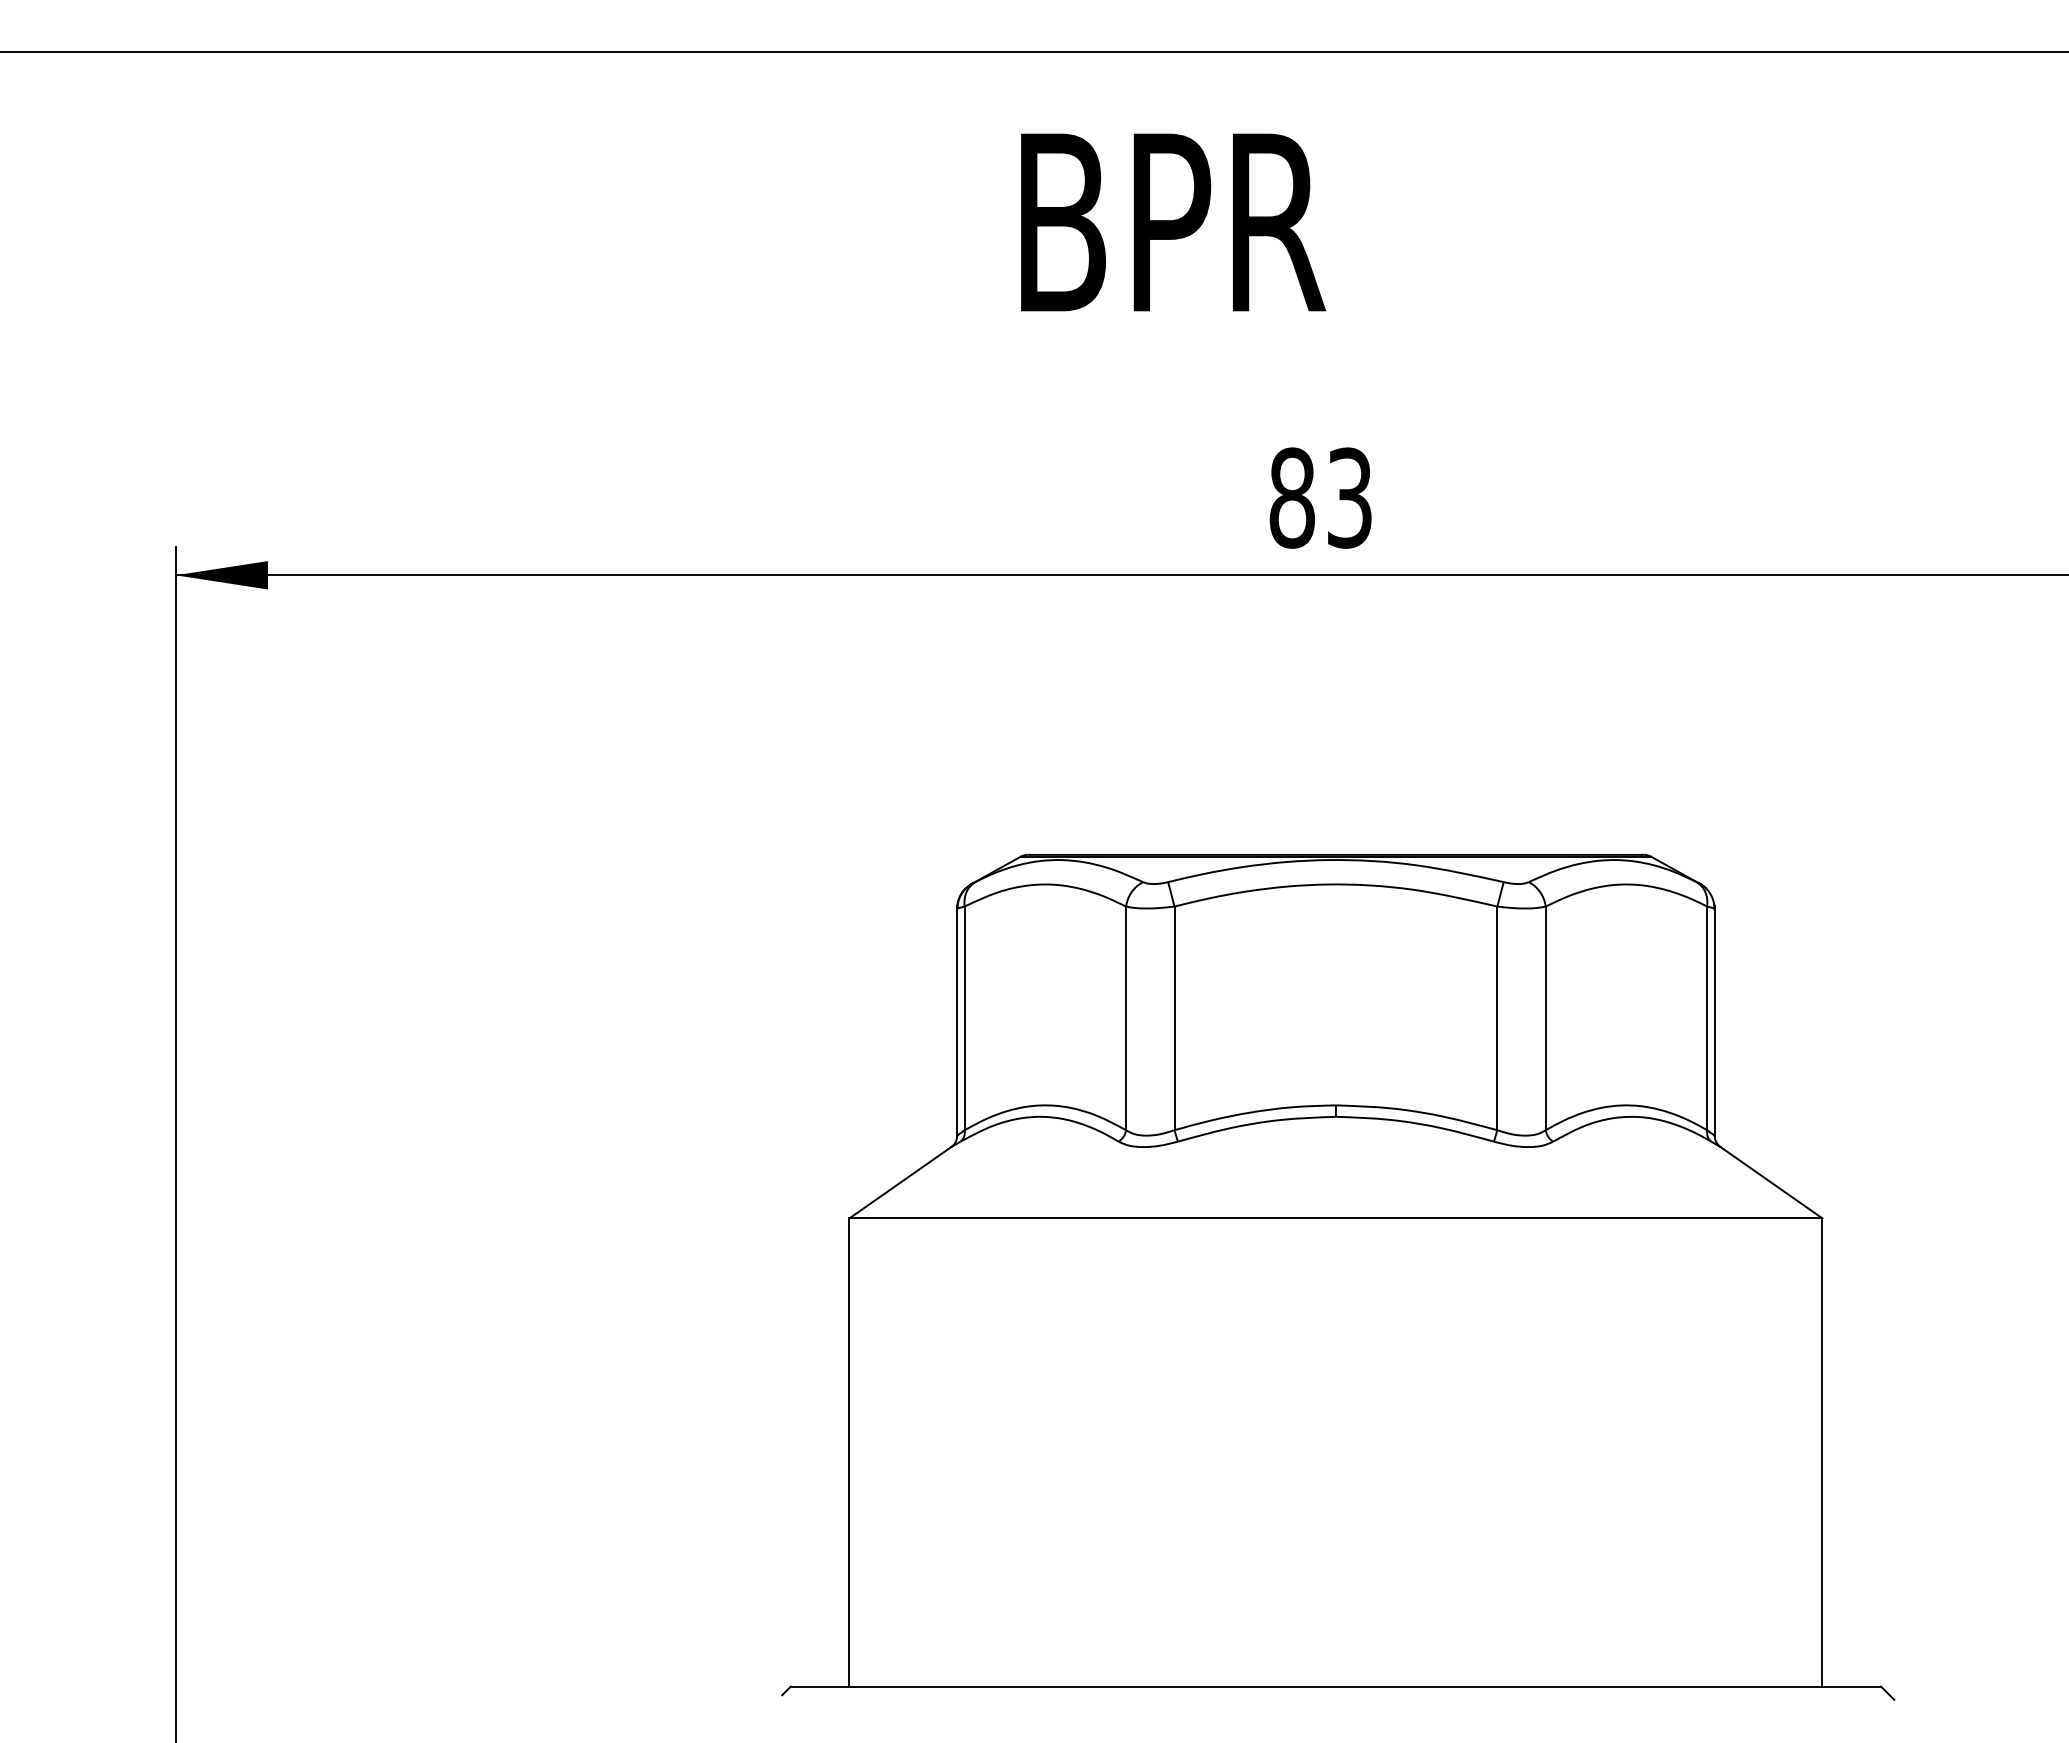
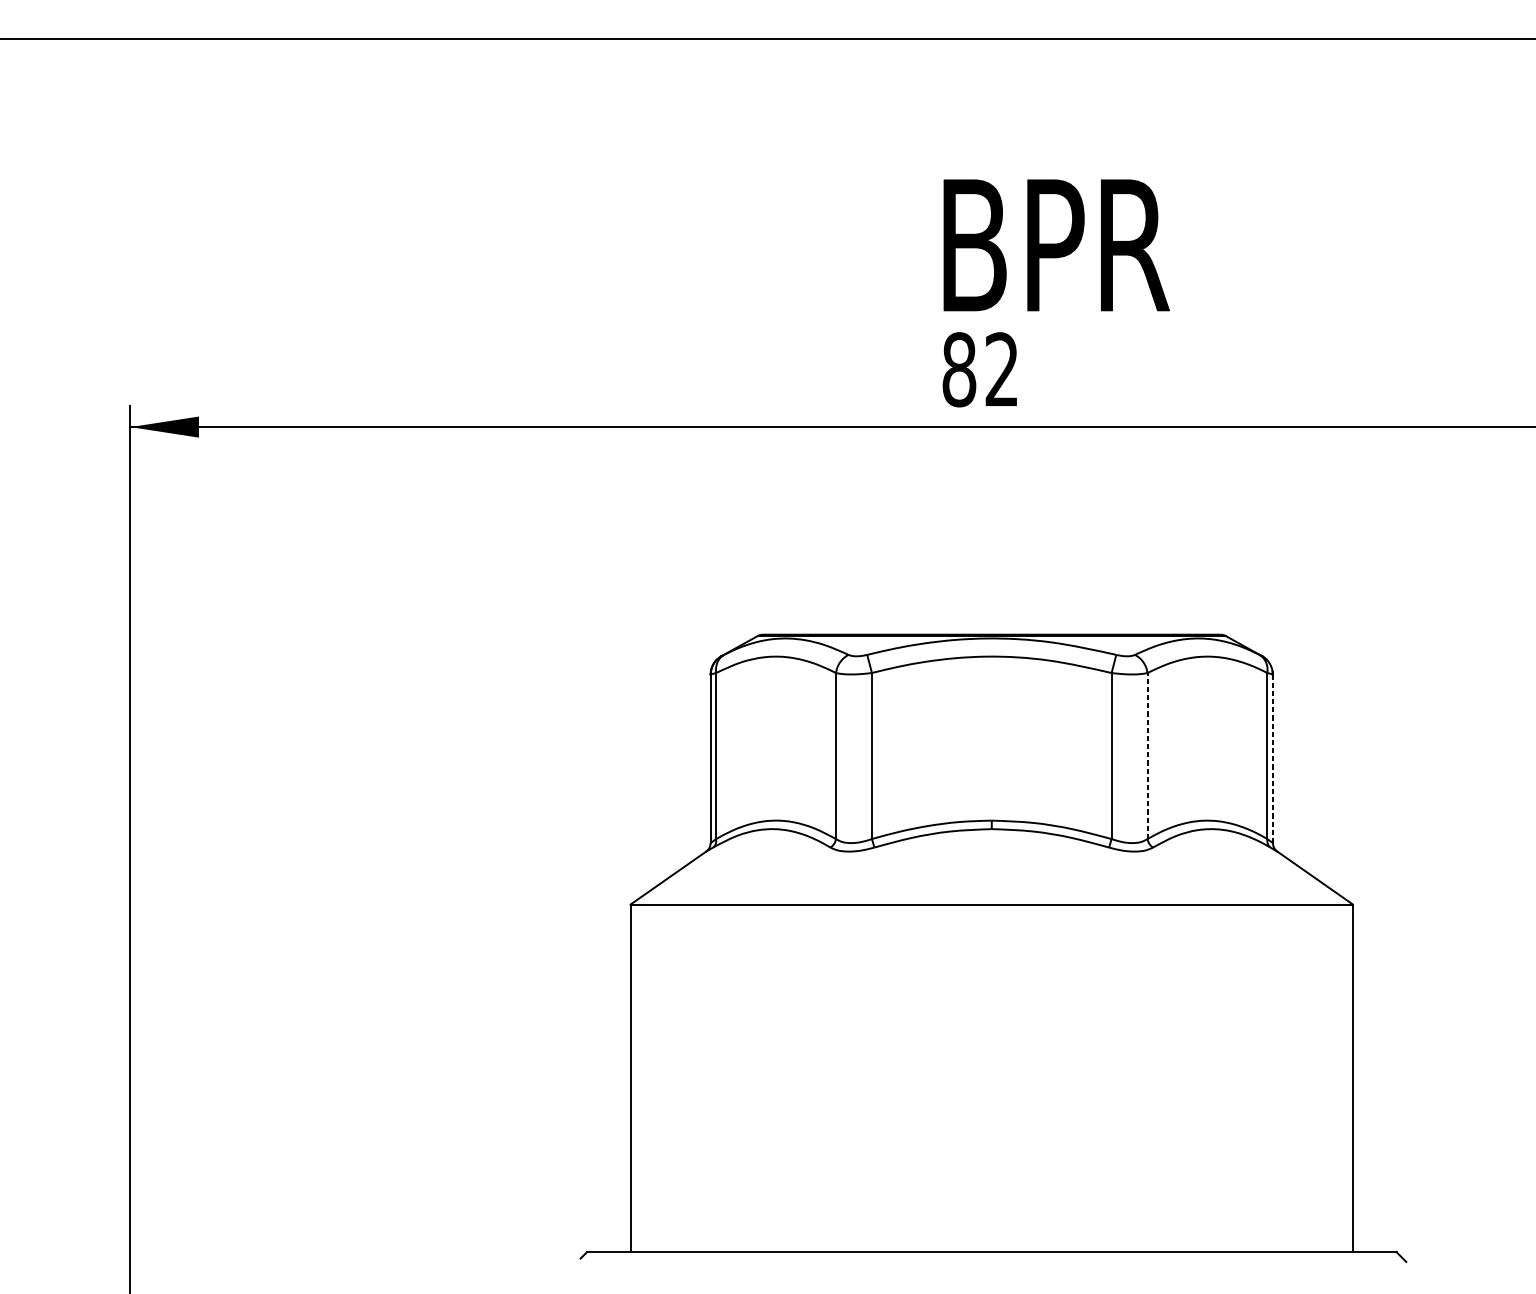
text: (1173, 222) -> (1056, 245), moved
text: (1349, 497) -> (1001, 369), 83 -> 82
line: (1545, 1018) -> (1147, 756), solid -> dashed
line: (1714, 1021) -> (1272, 758), solid -> dashed

